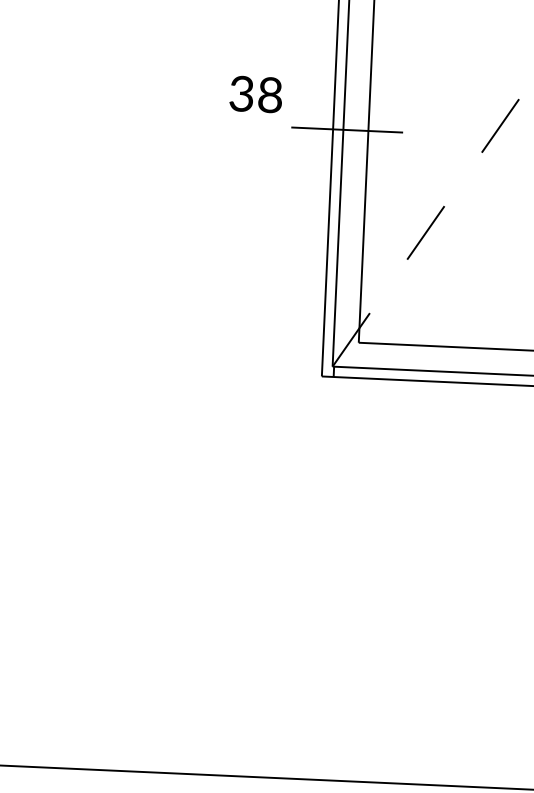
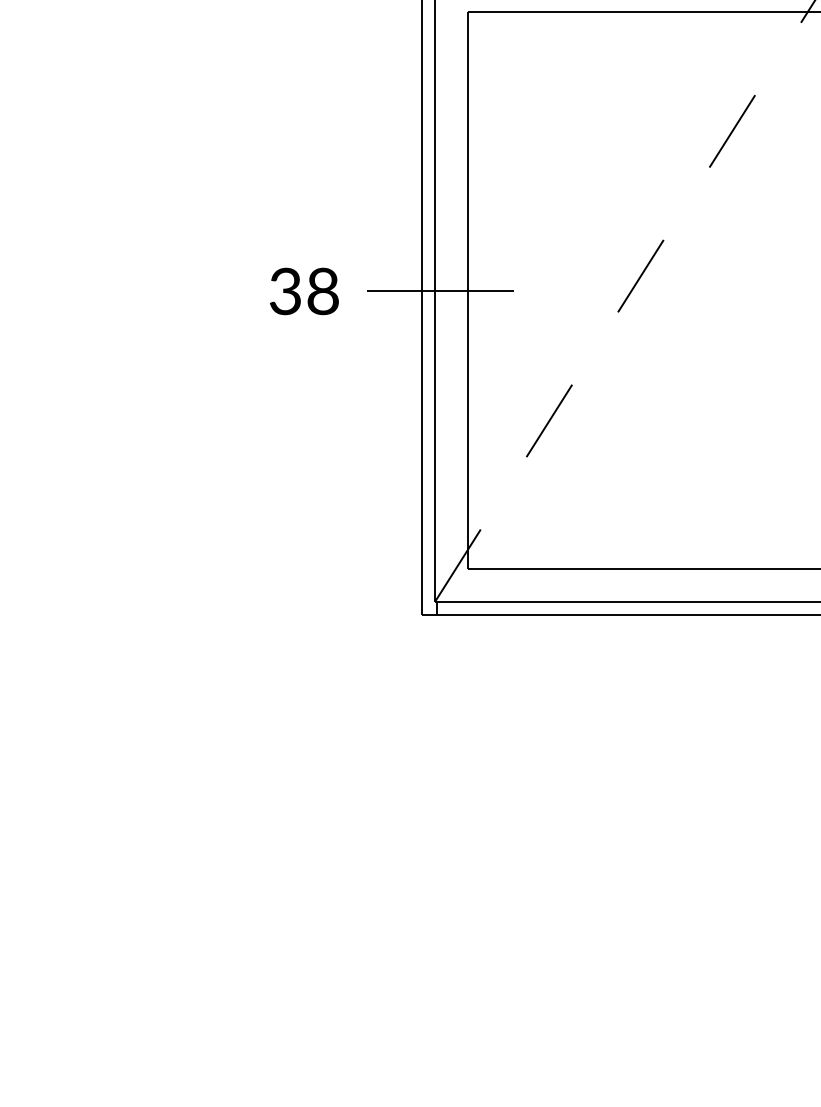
text: (256, 94) -> (304, 291), moved

